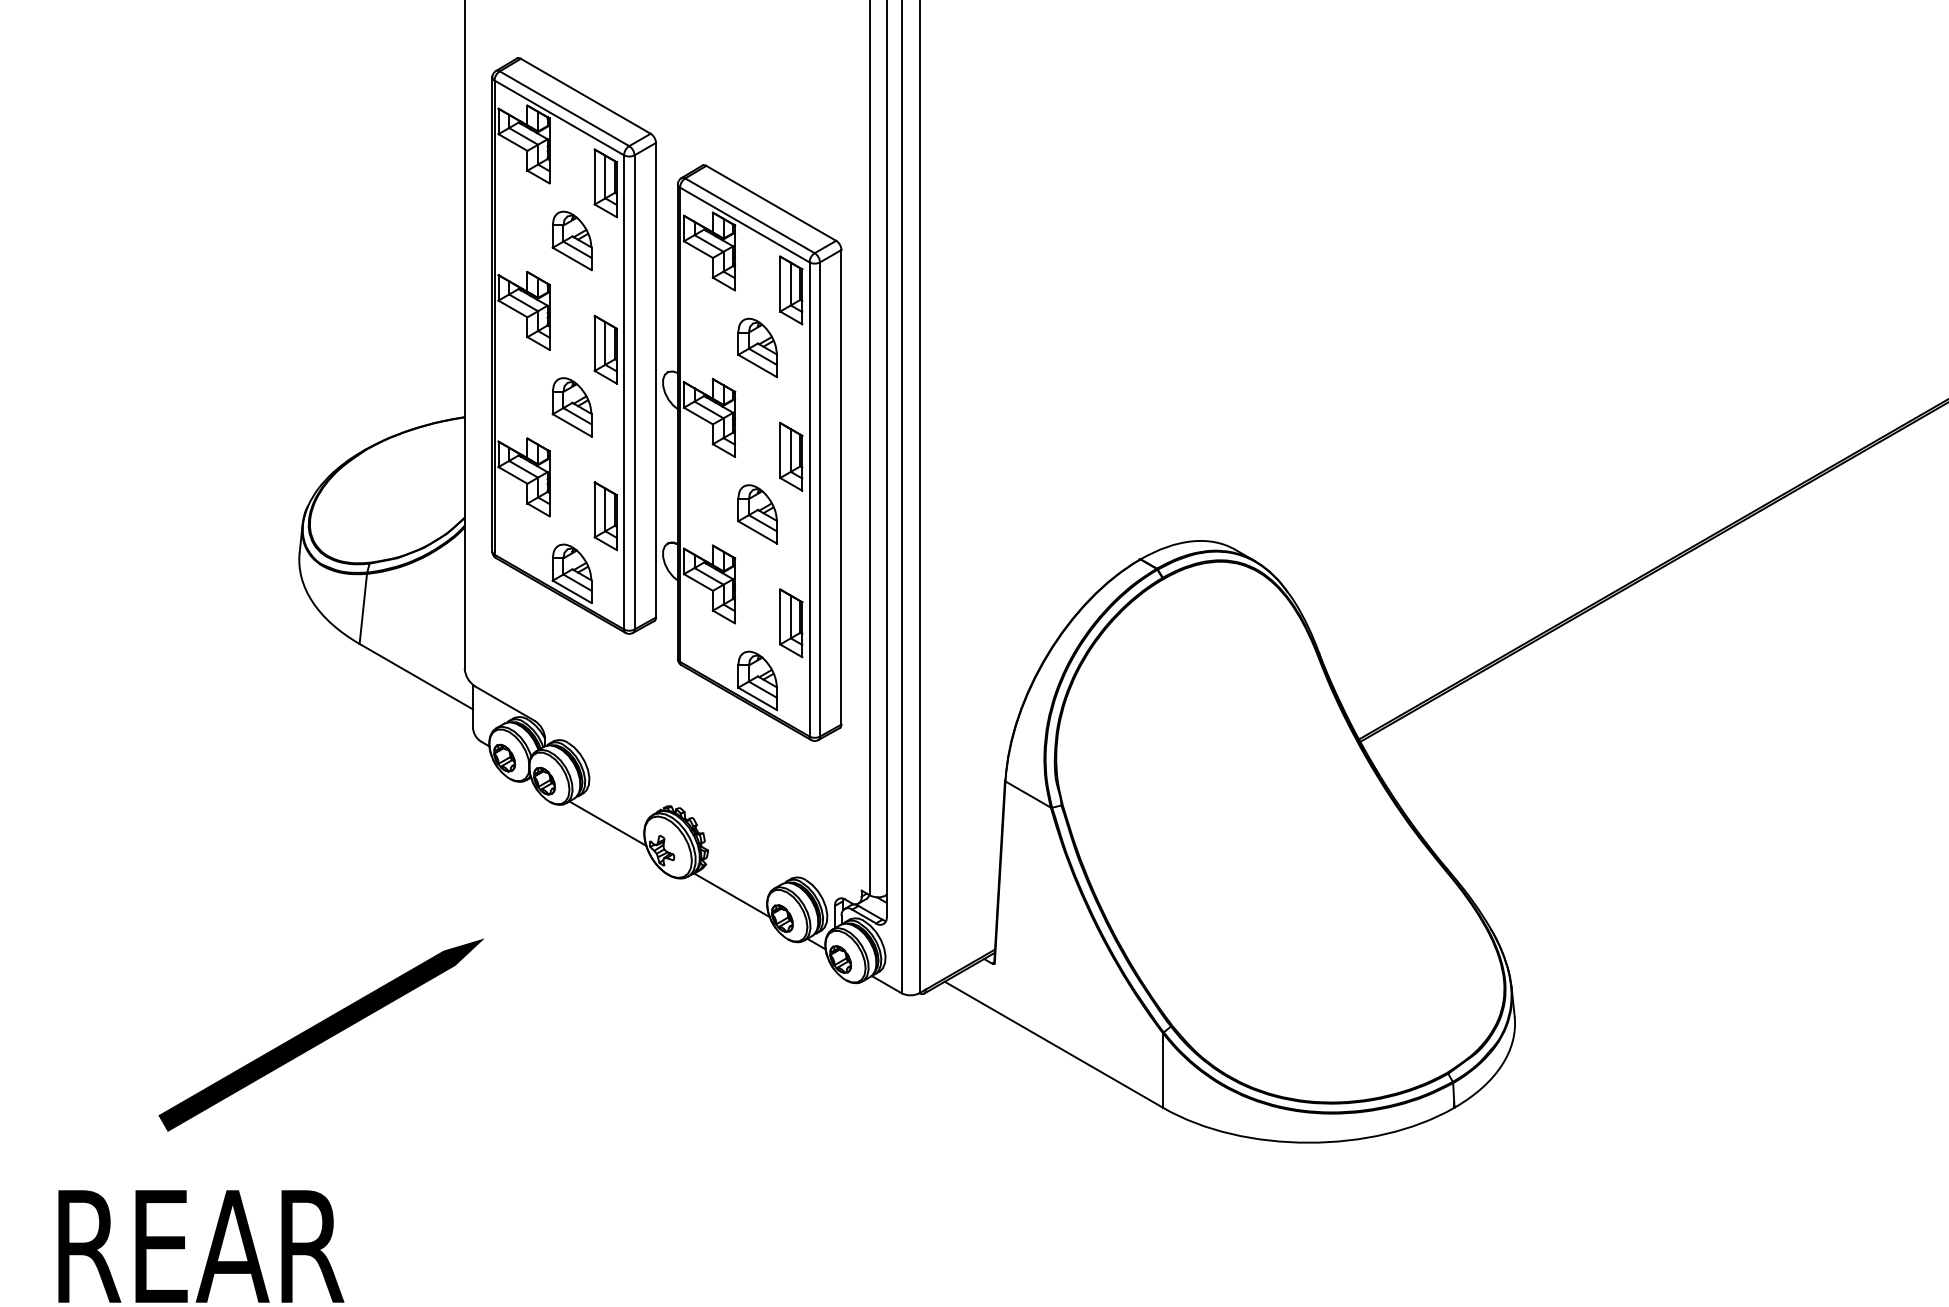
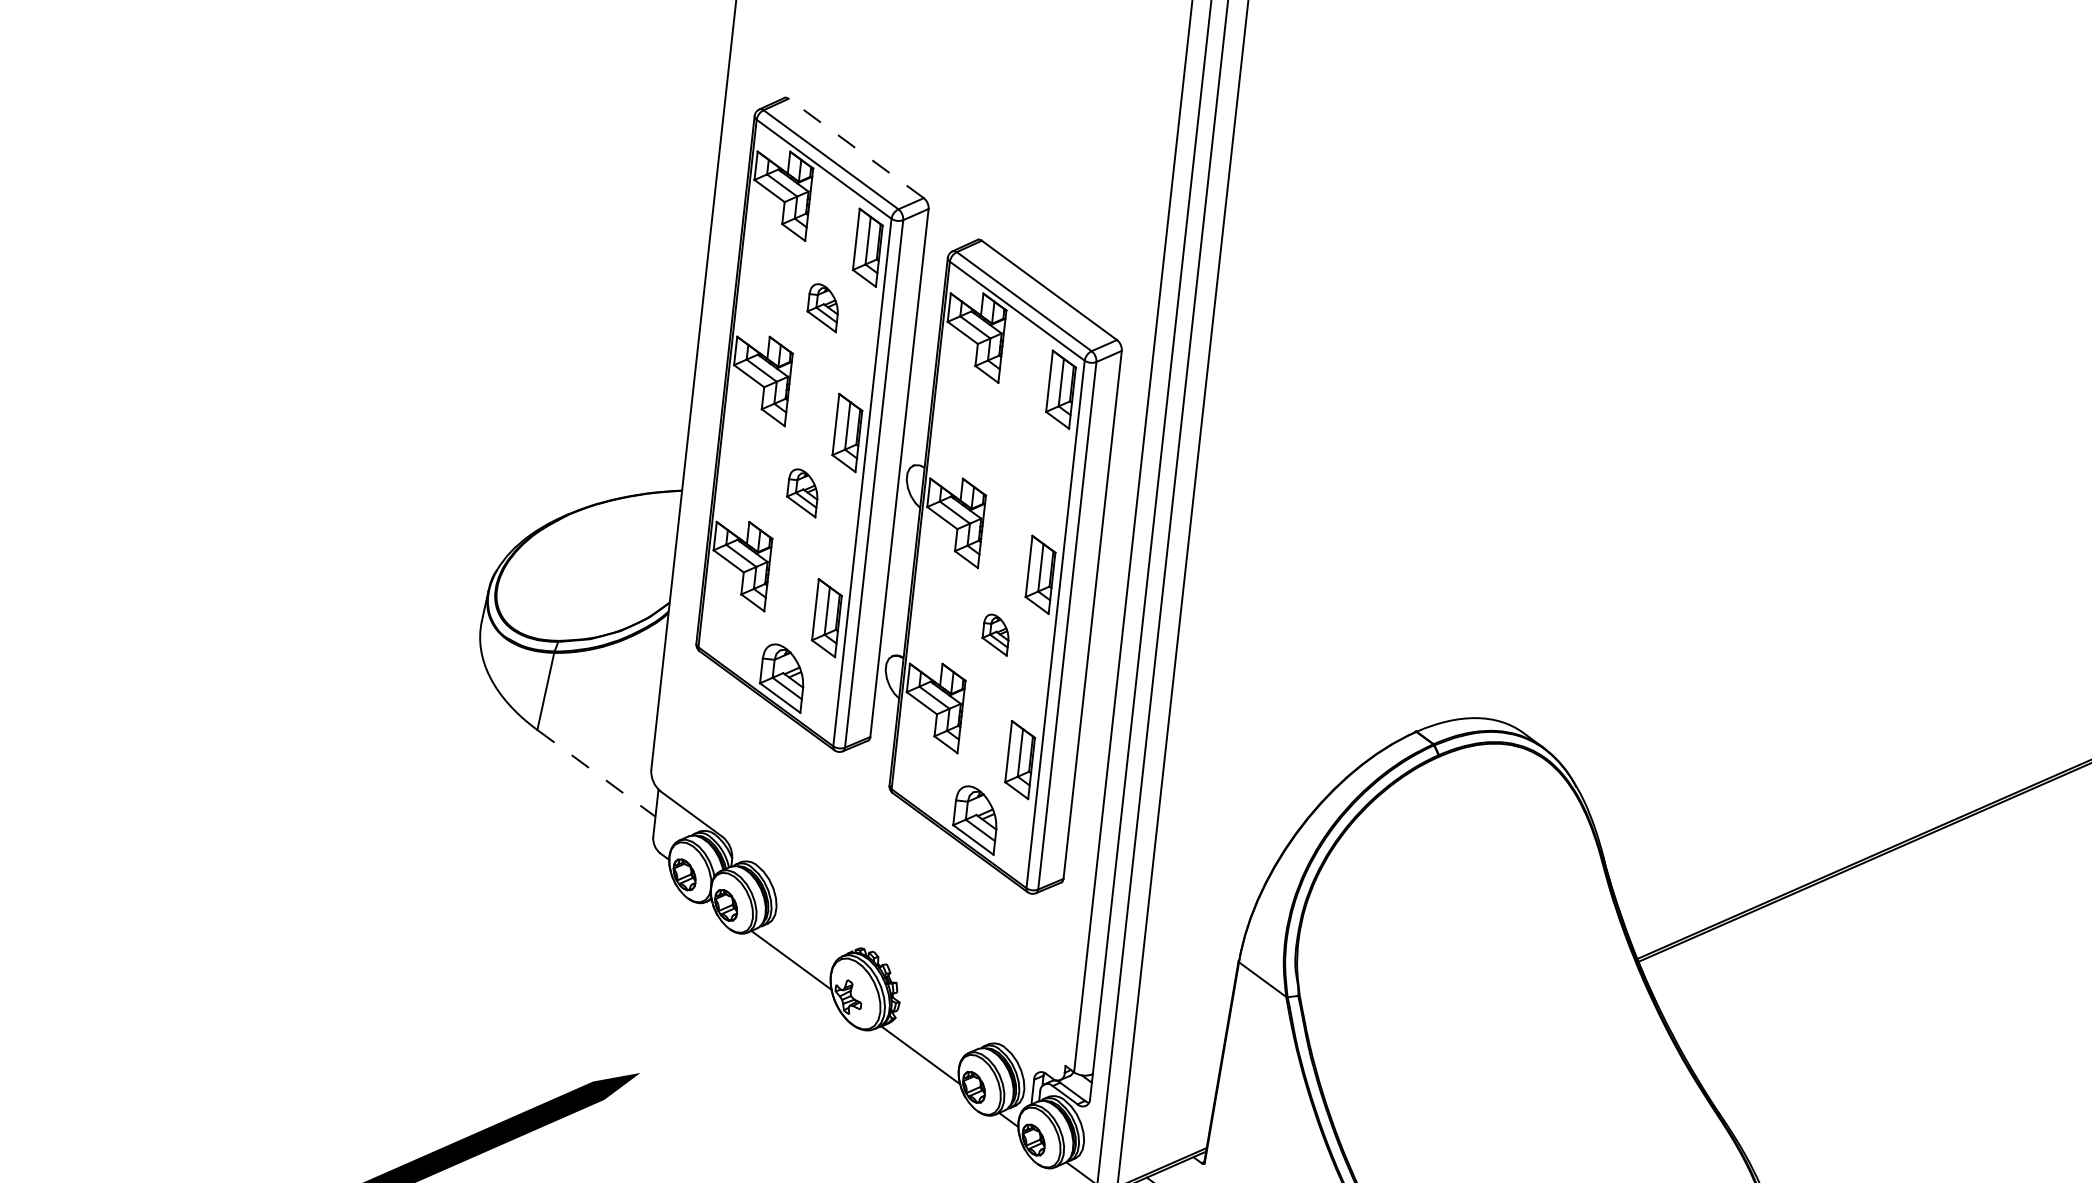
line: (585, 96) -> (855, 148), solid -> dashed
part: (571, 240) -> (822, 307), size x0.7
part: (757, 347) -> (1016, 449), removed
part: (571, 407) -> (802, 492), size x0.7
part: (757, 514) -> (995, 634), size x0.6
line: (416, 676) -> (596, 773), solid -> dashed

